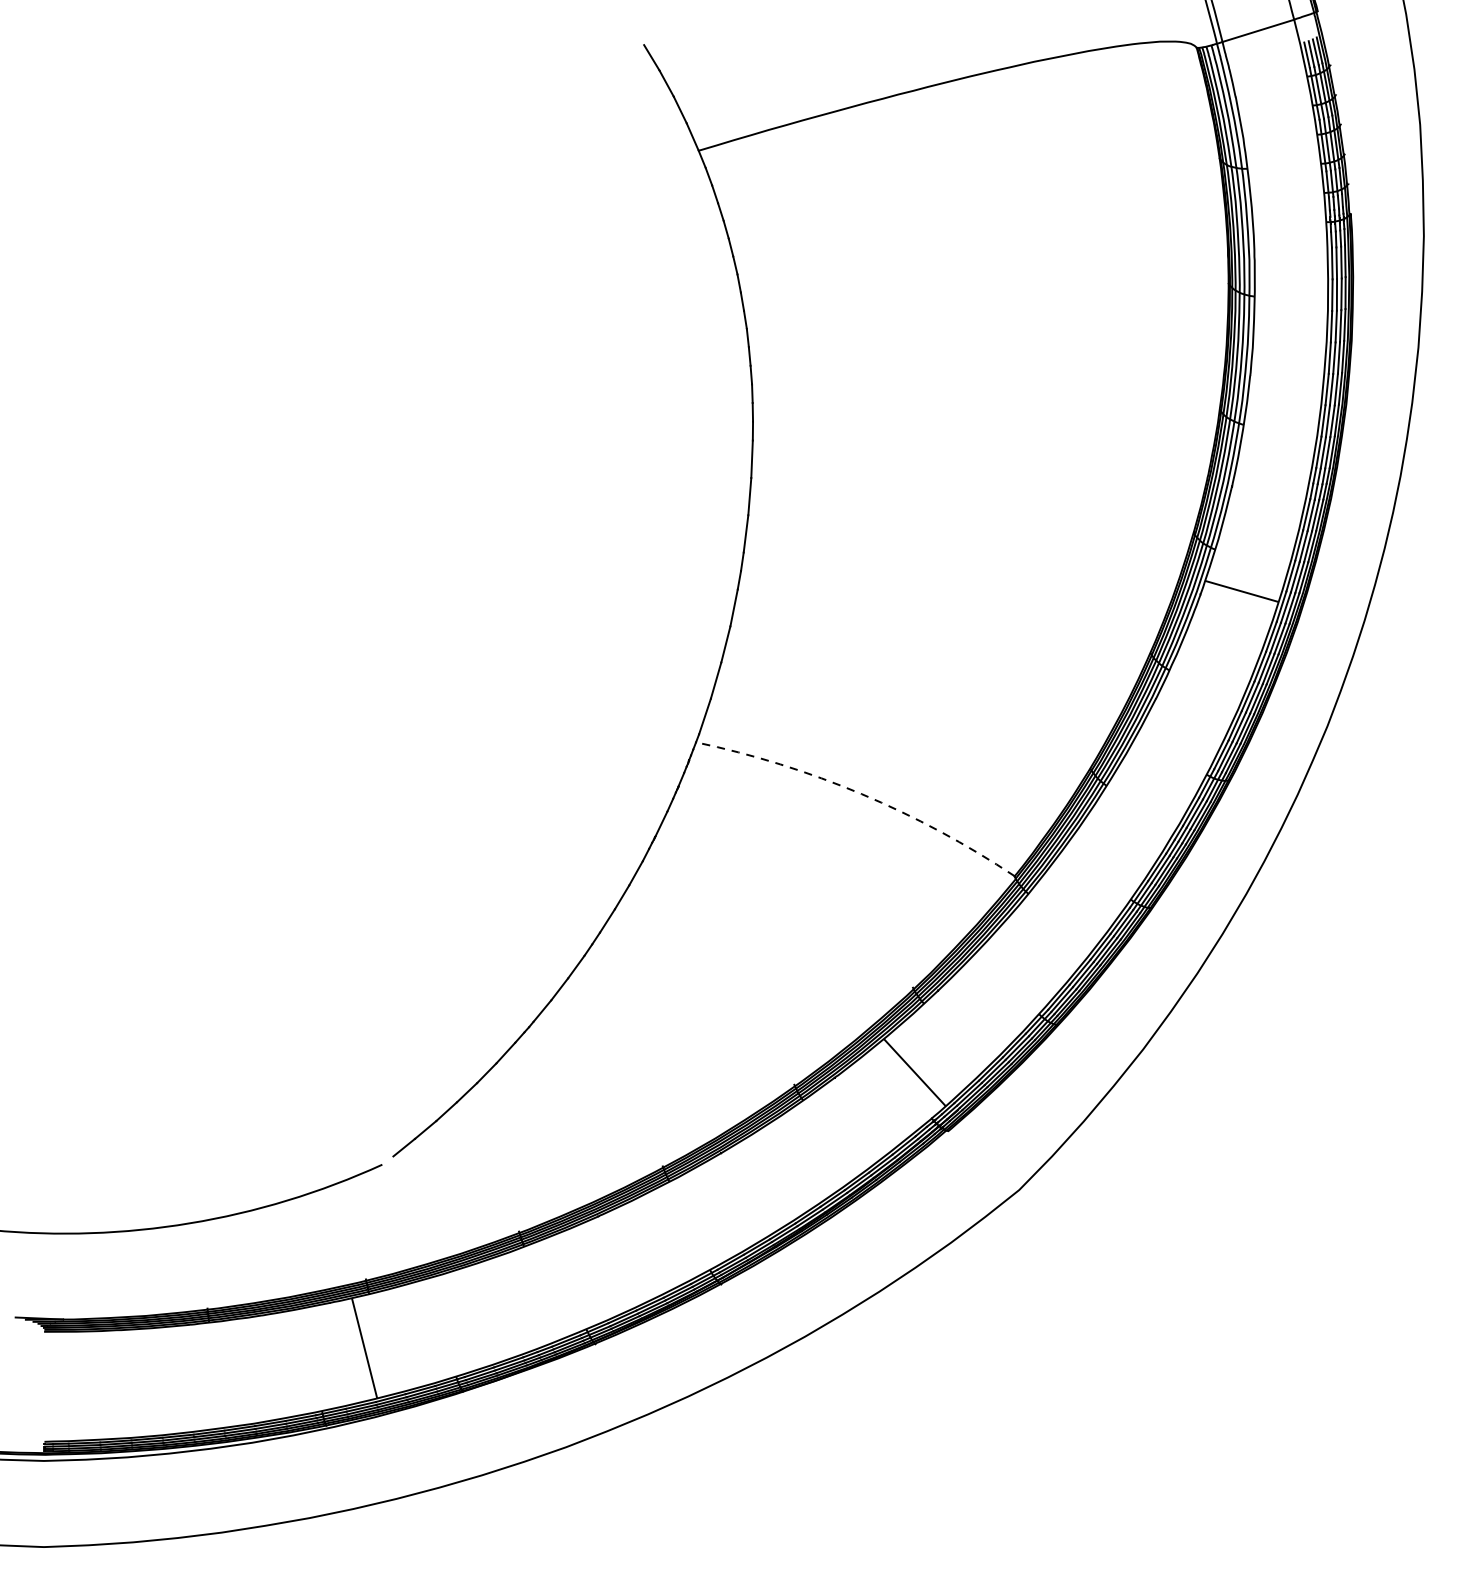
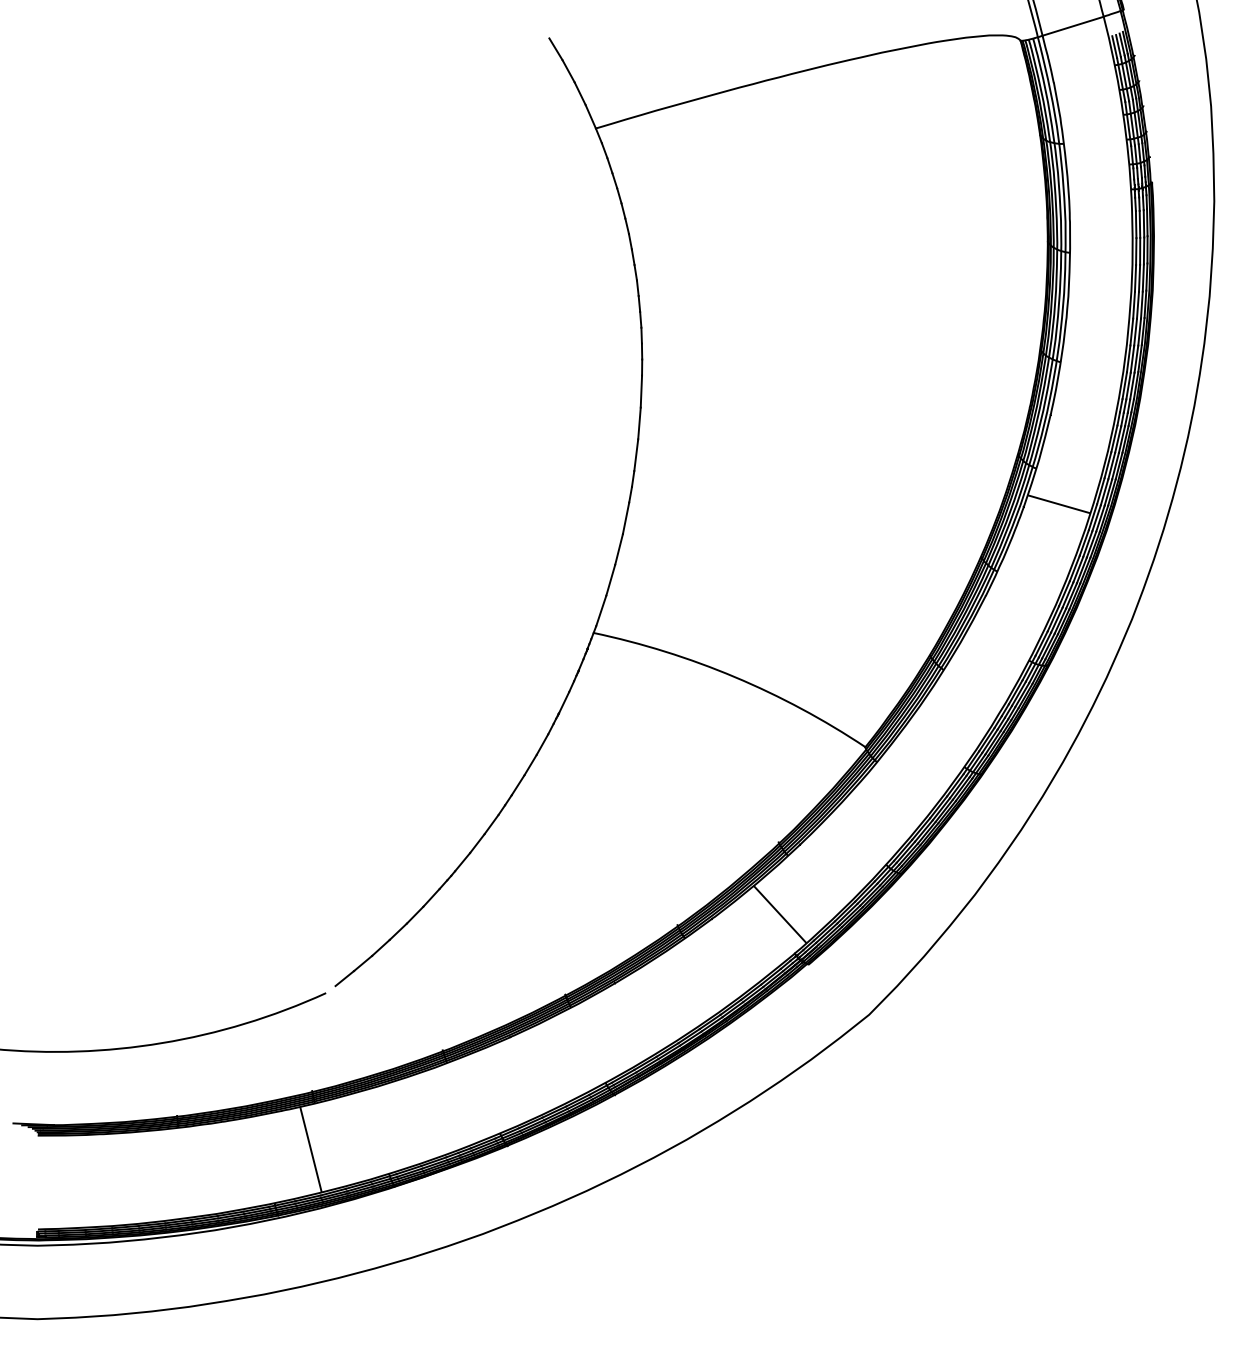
arc: (861, 794) -> (734, 677), dashed -> solid

